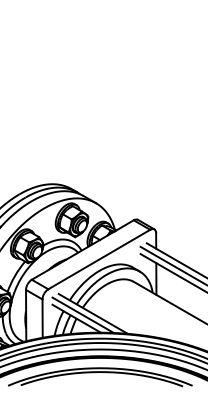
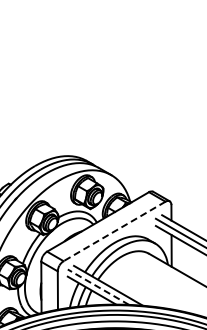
line: (99, 259) -> (114, 231), solid -> dashed
line: (82, 315) -> (97, 287), solid -> dashed

